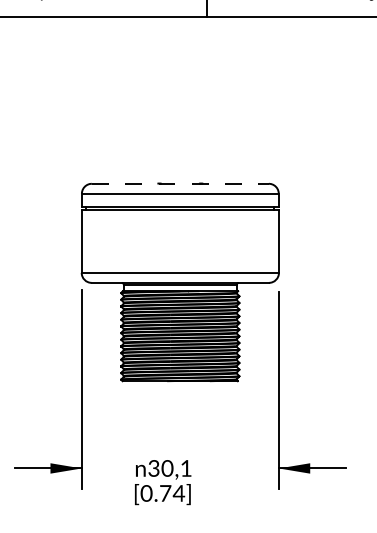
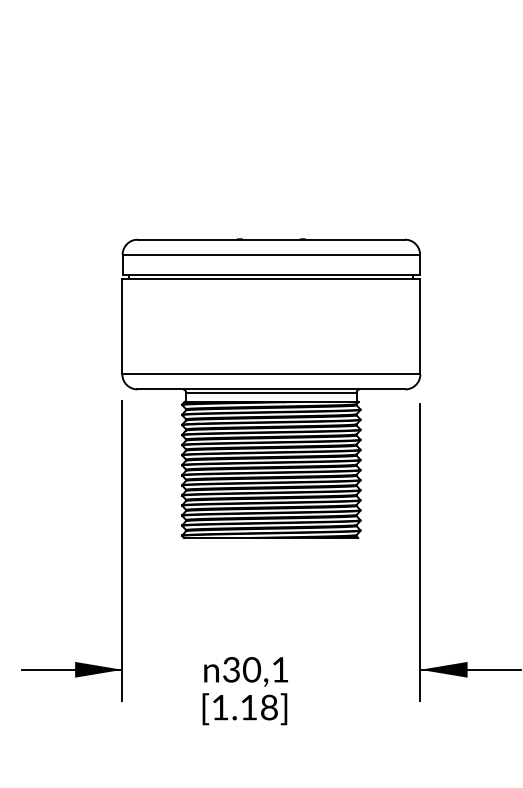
line: (180, 183) -> (271, 239), dashed -> solid
text: (162, 493) -> (244, 707), [0.74] -> [1.18]

